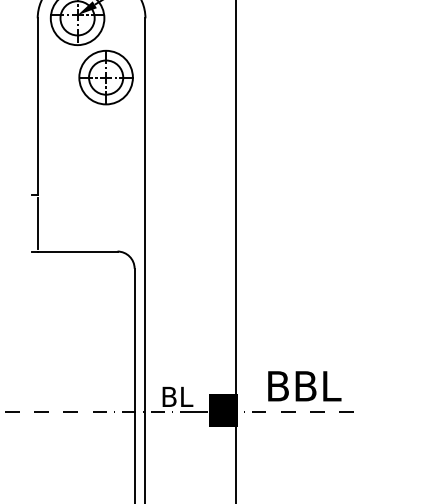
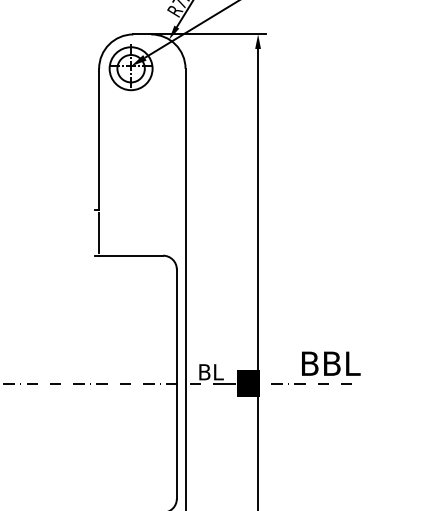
part: (105, 76) -> (153, 115), removed
text: (305, 385) -> (331, 363), moved

